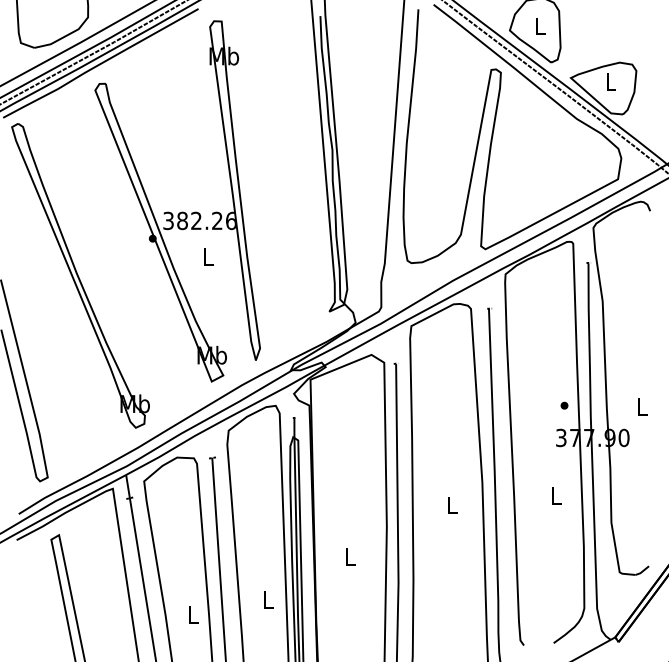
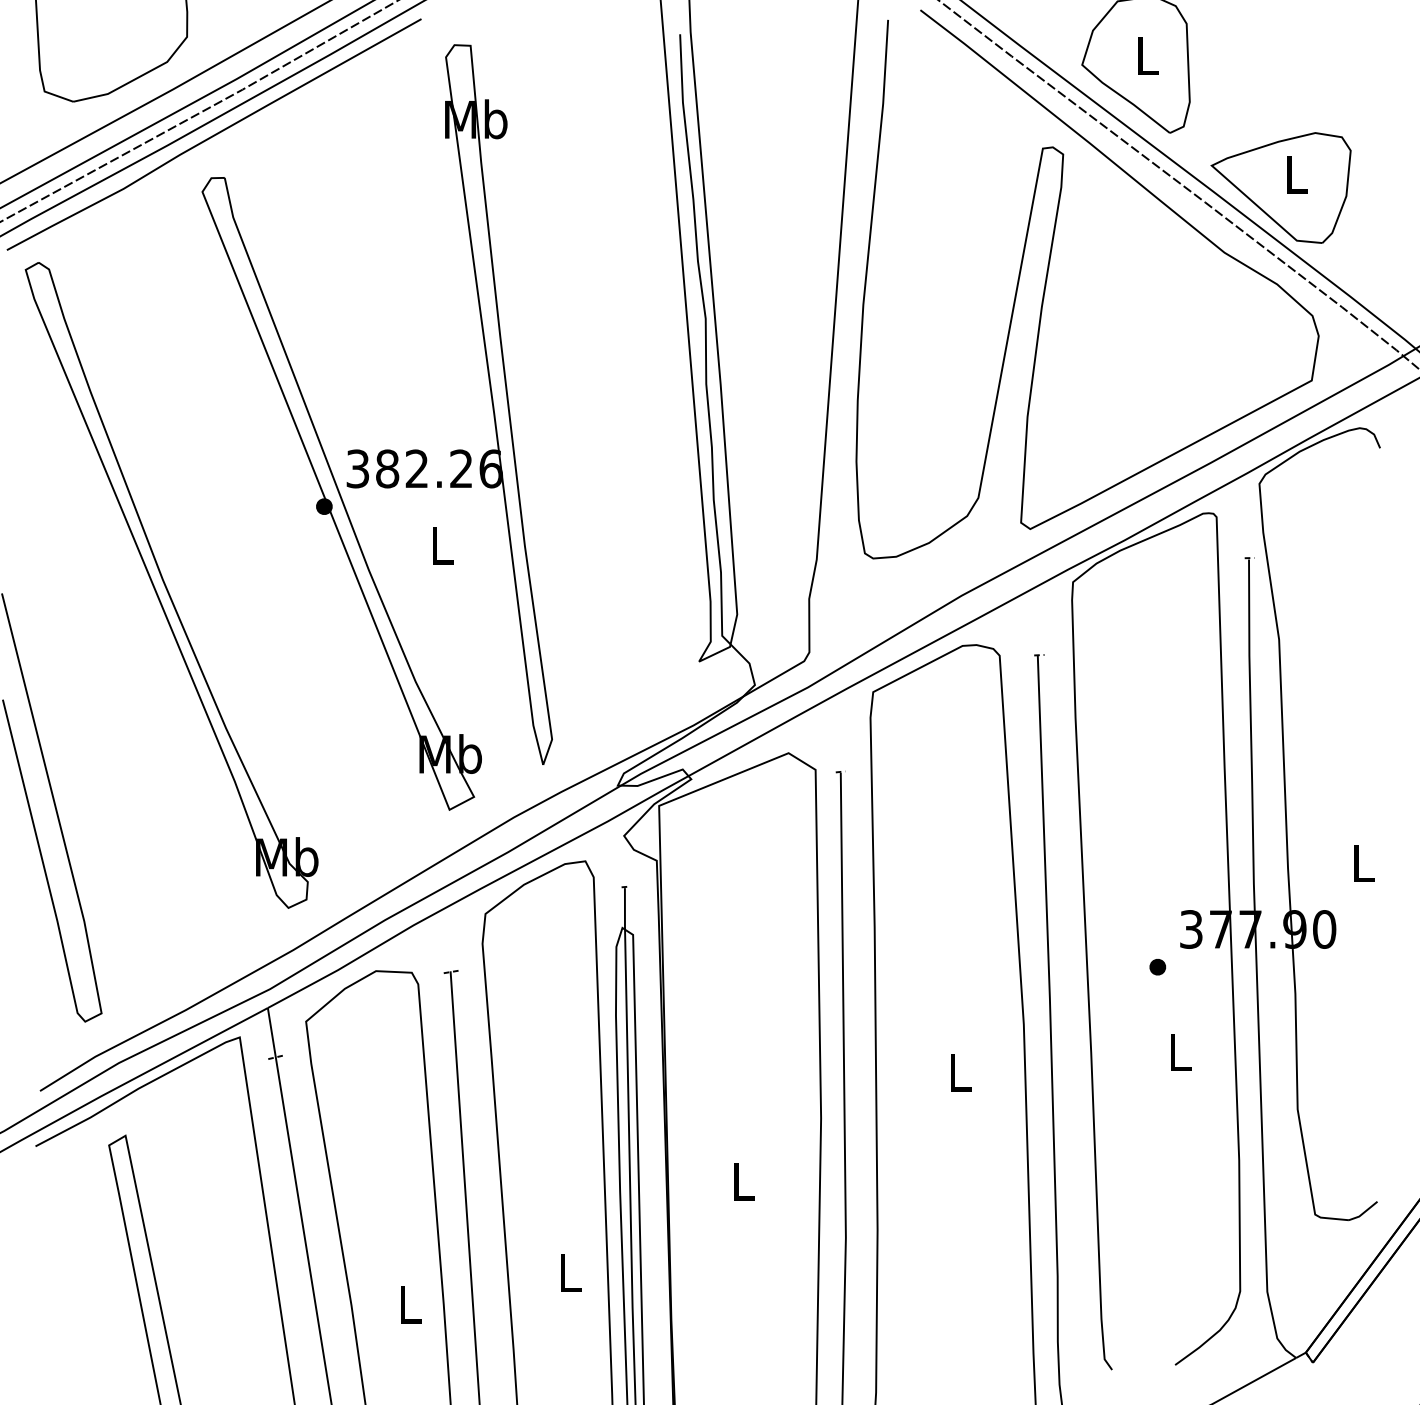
part: (564, 405) -> (1157, 966), moved

